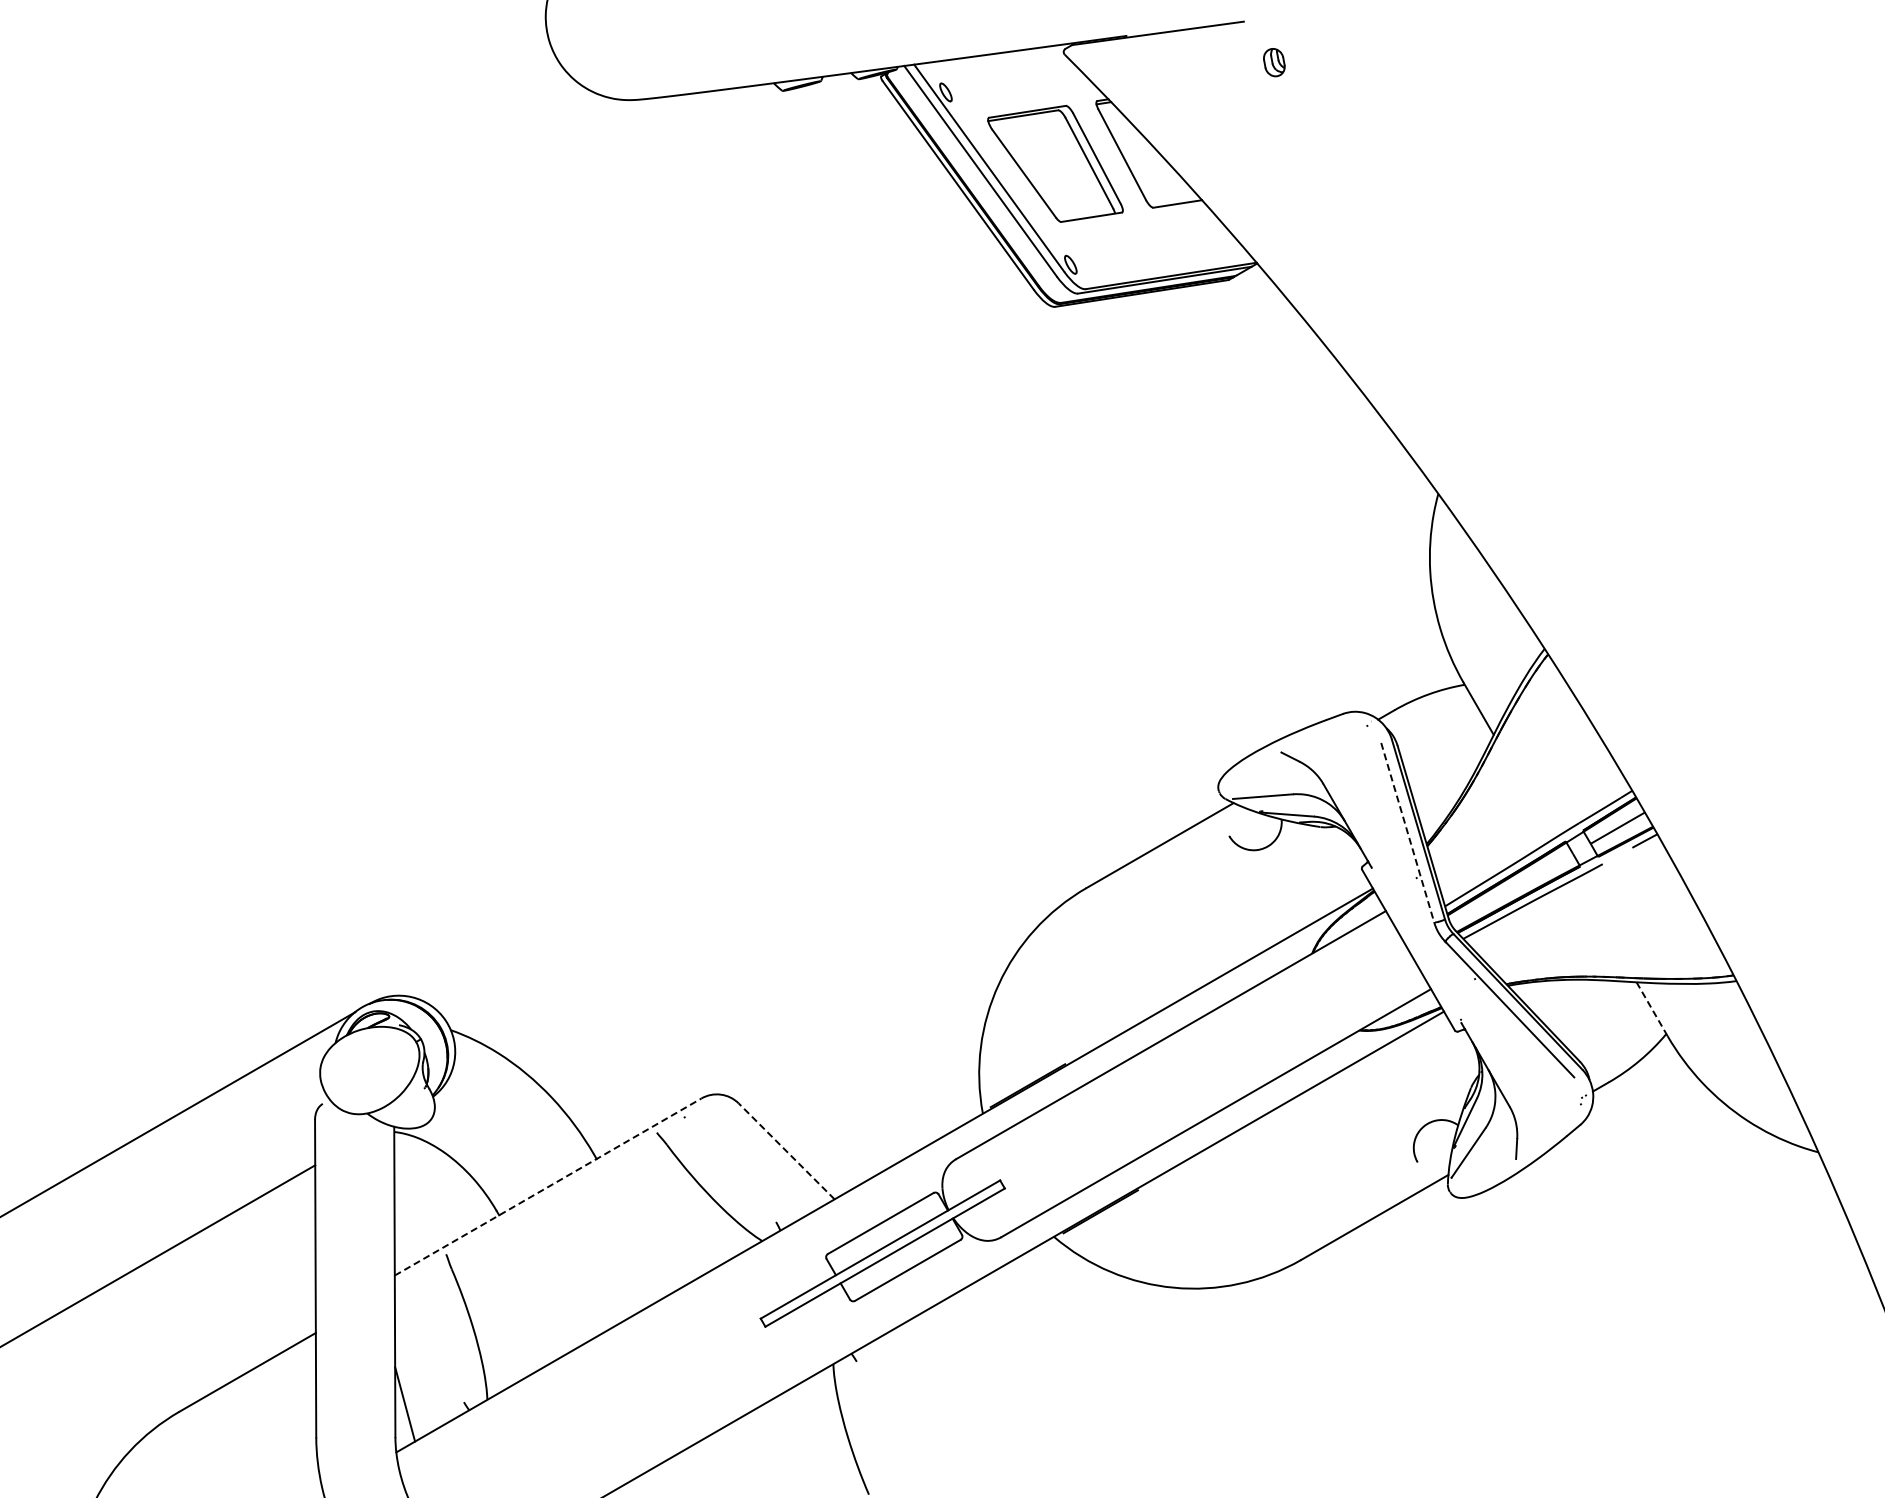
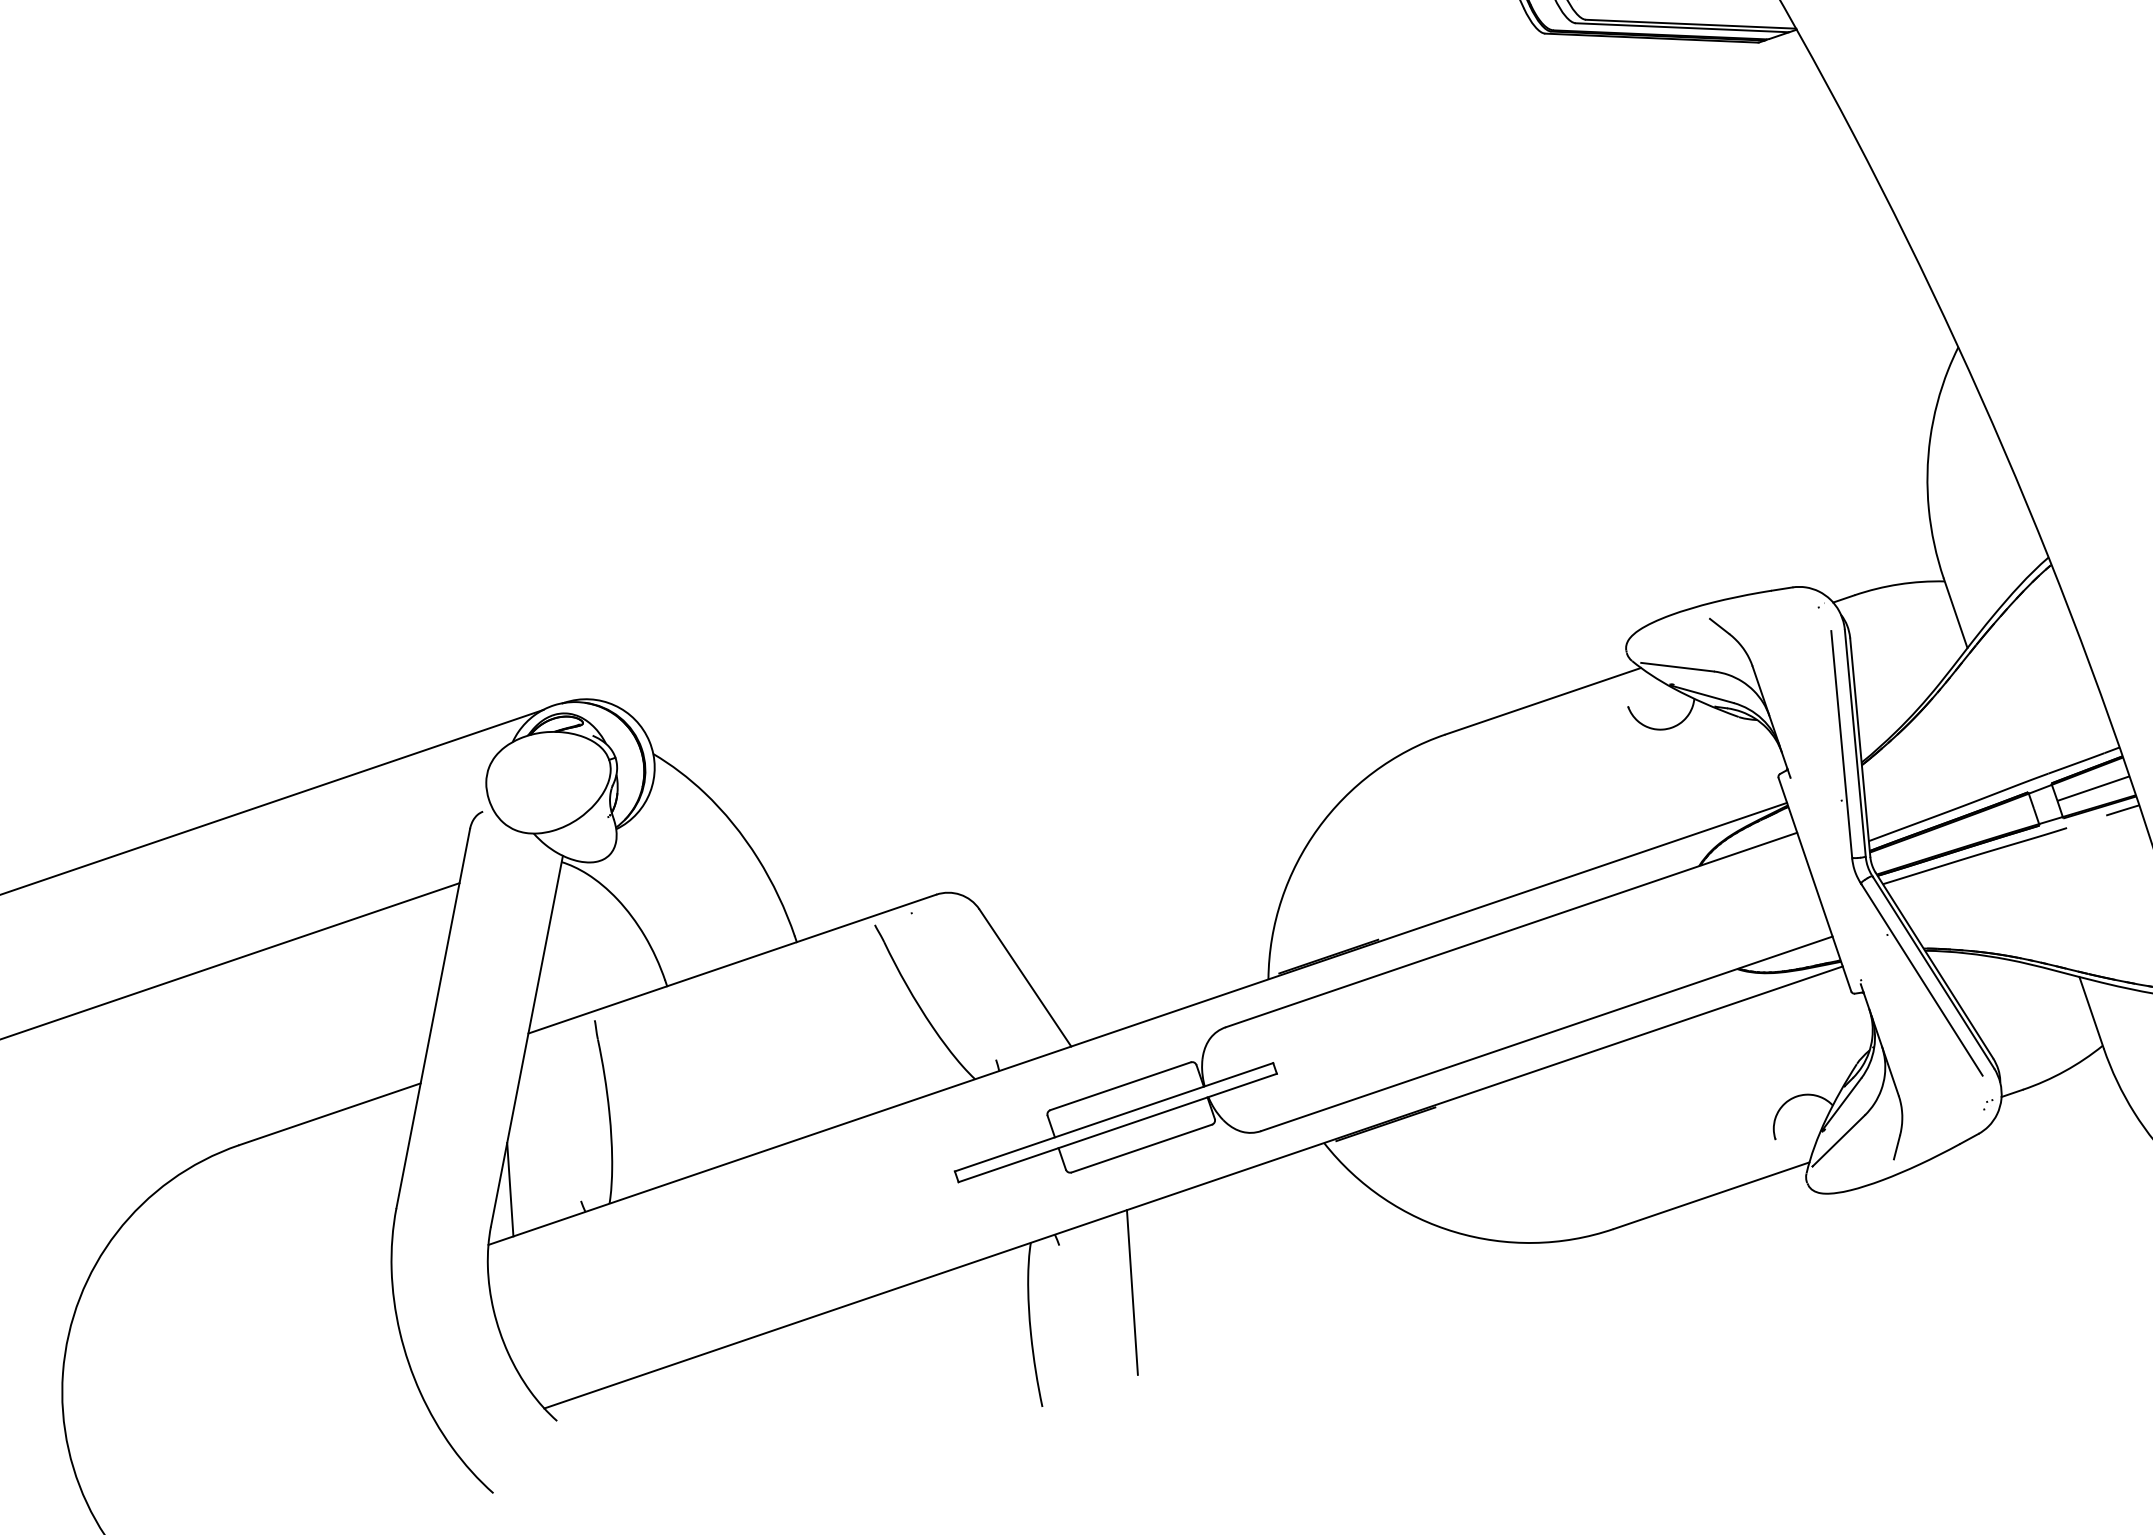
line: (1407, 833) -> (1841, 745), dashed -> solid
line: (1652, 1009) -> (2092, 1013), dashed -> solid
line: (786, 1151) -> (1025, 978), dashed -> solid
line: (548, 1186) -> (732, 963), dashed -> solid
line: (922, 1387) -> (1131, 1291), added

